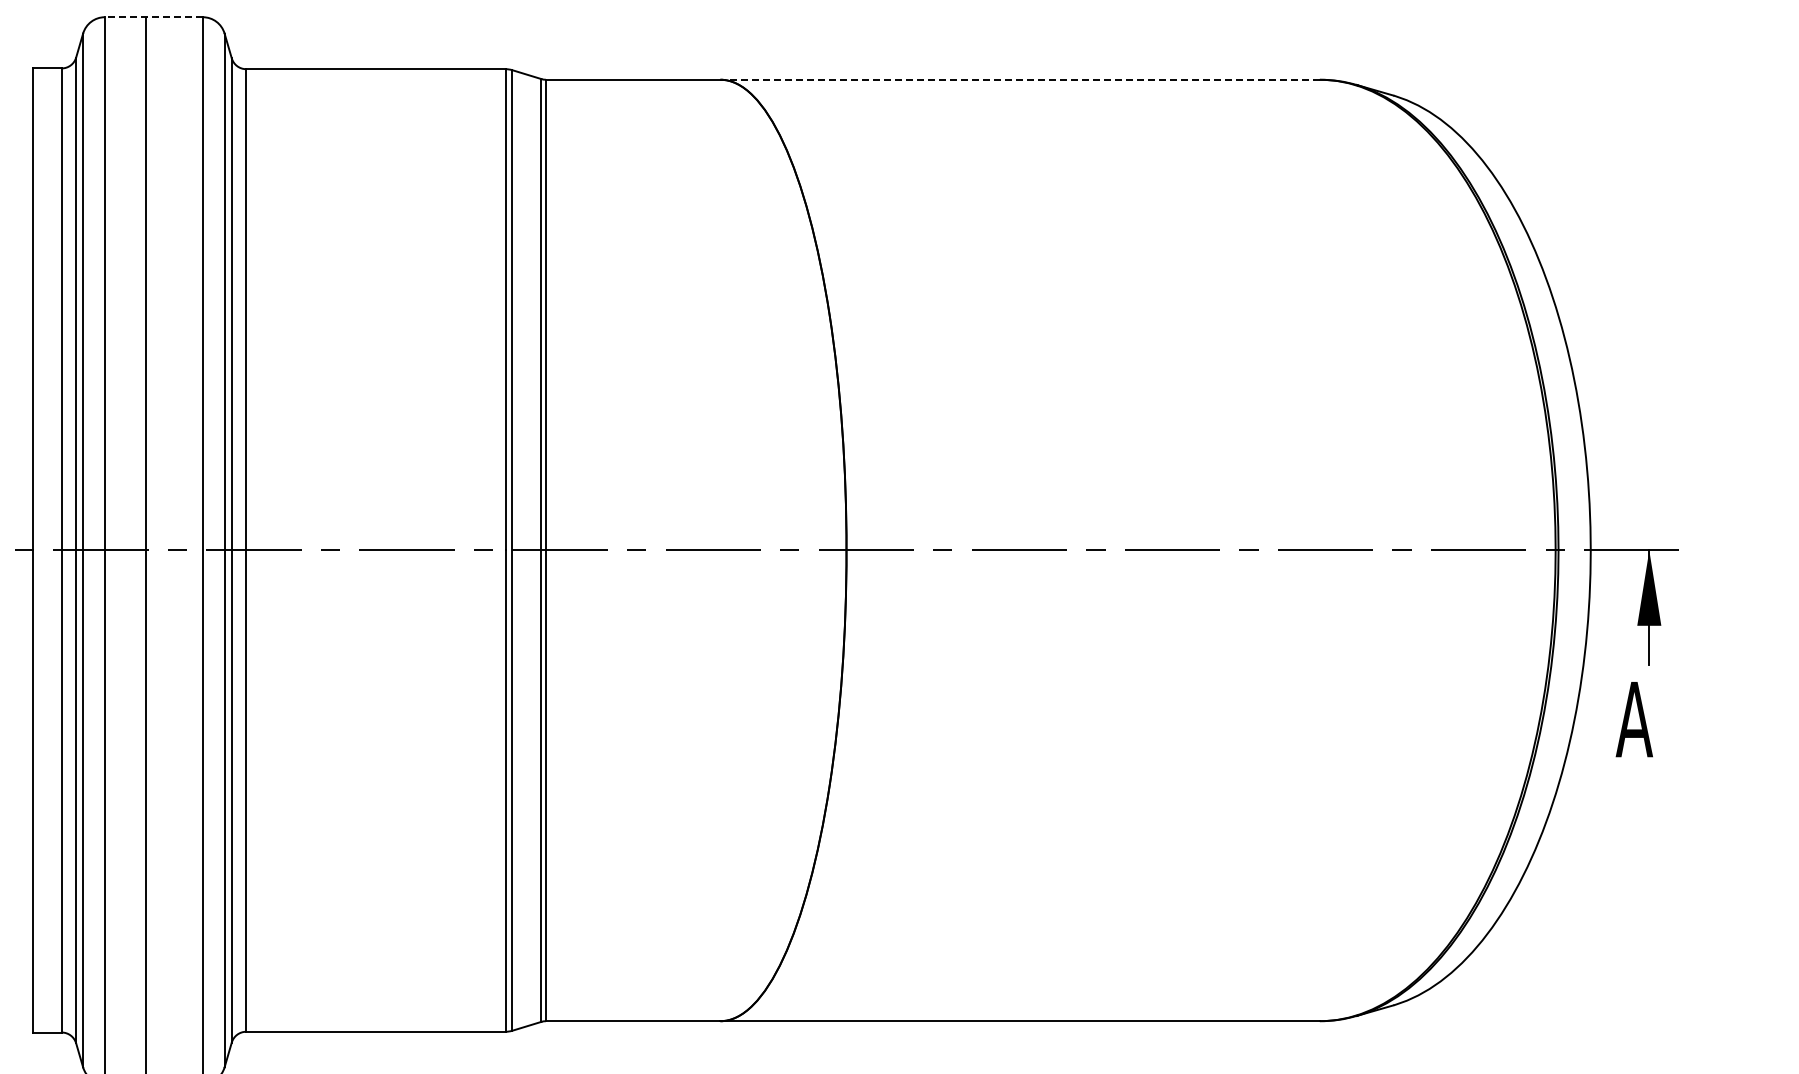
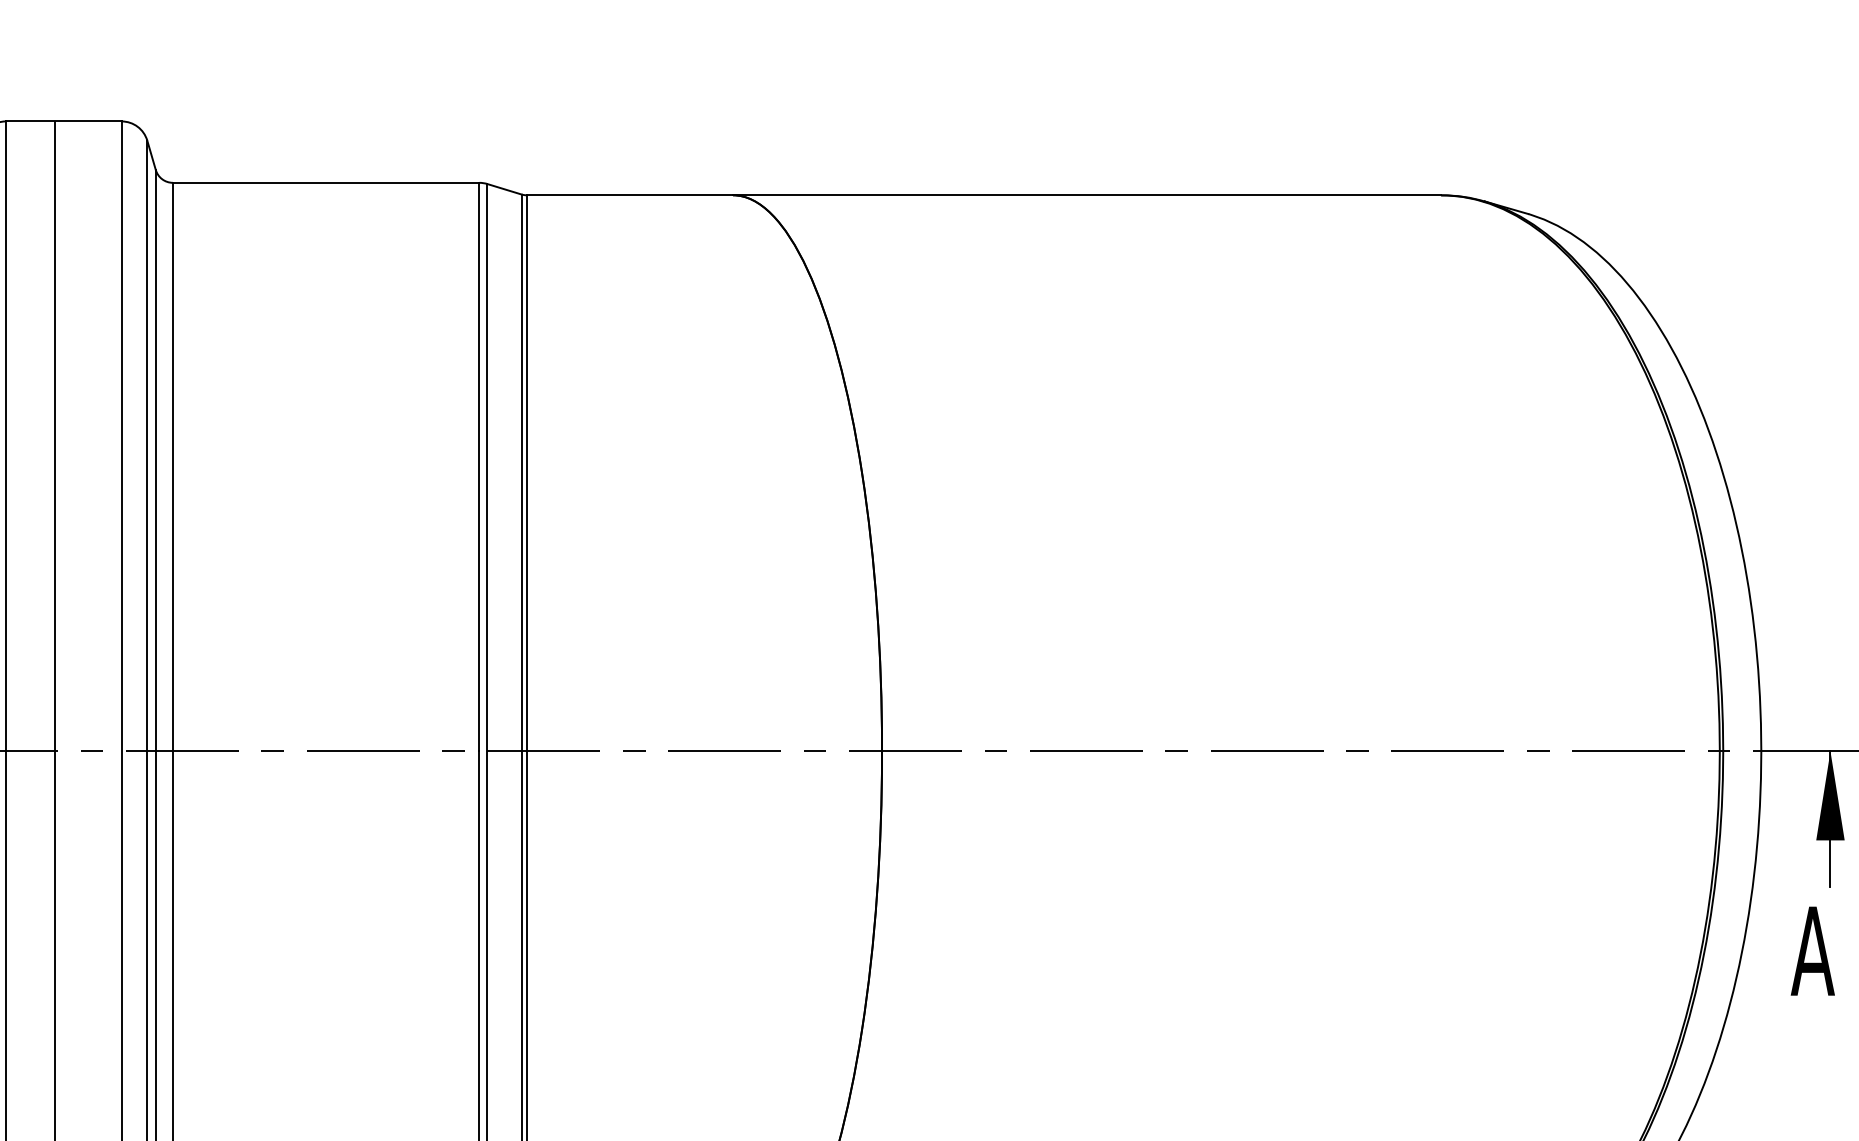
line: (153, 17) -> (63, 121), dashed -> solid
line: (1020, 79) -> (1087, 195), dashed -> solid

